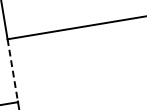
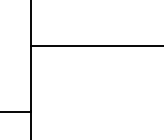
line: (12, 70) -> (31, 78), dashed -> solid

